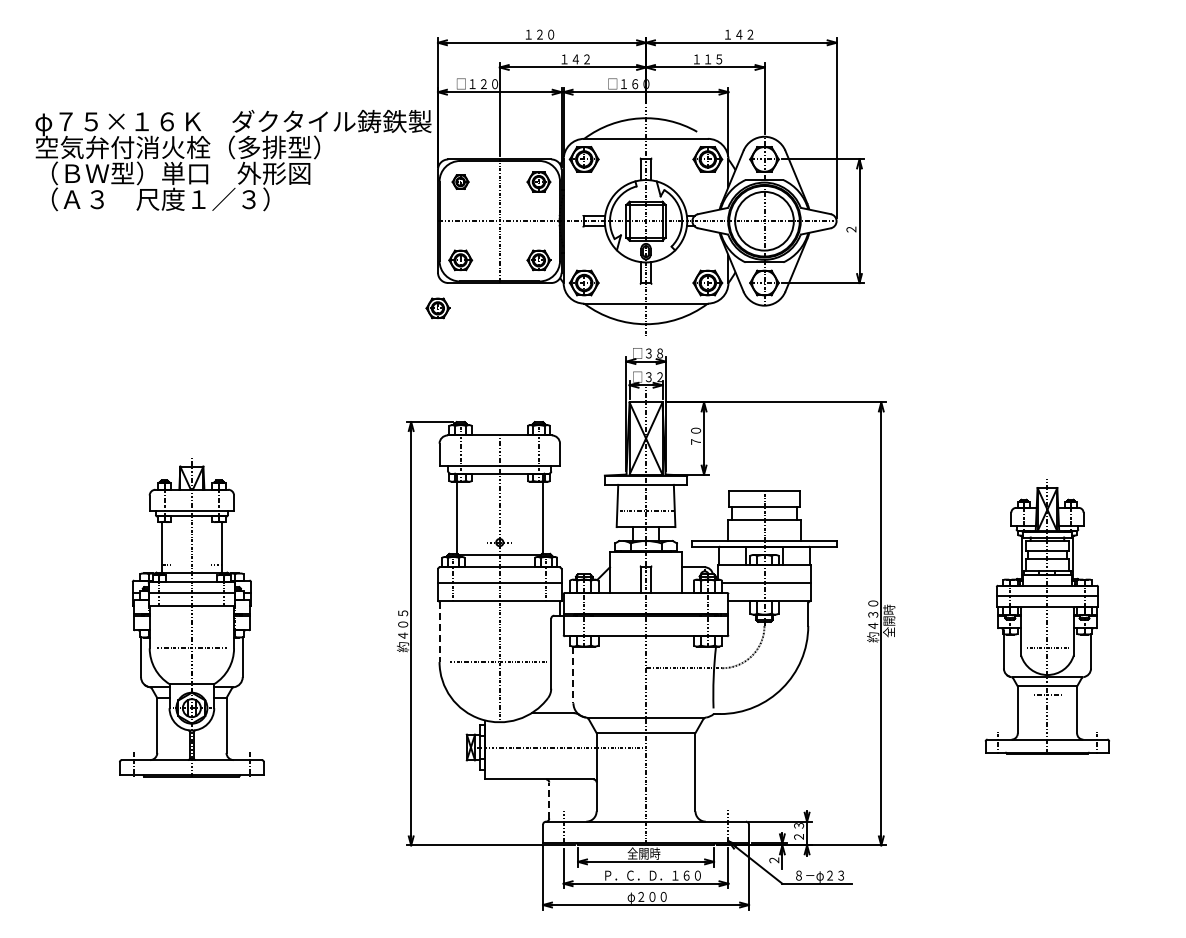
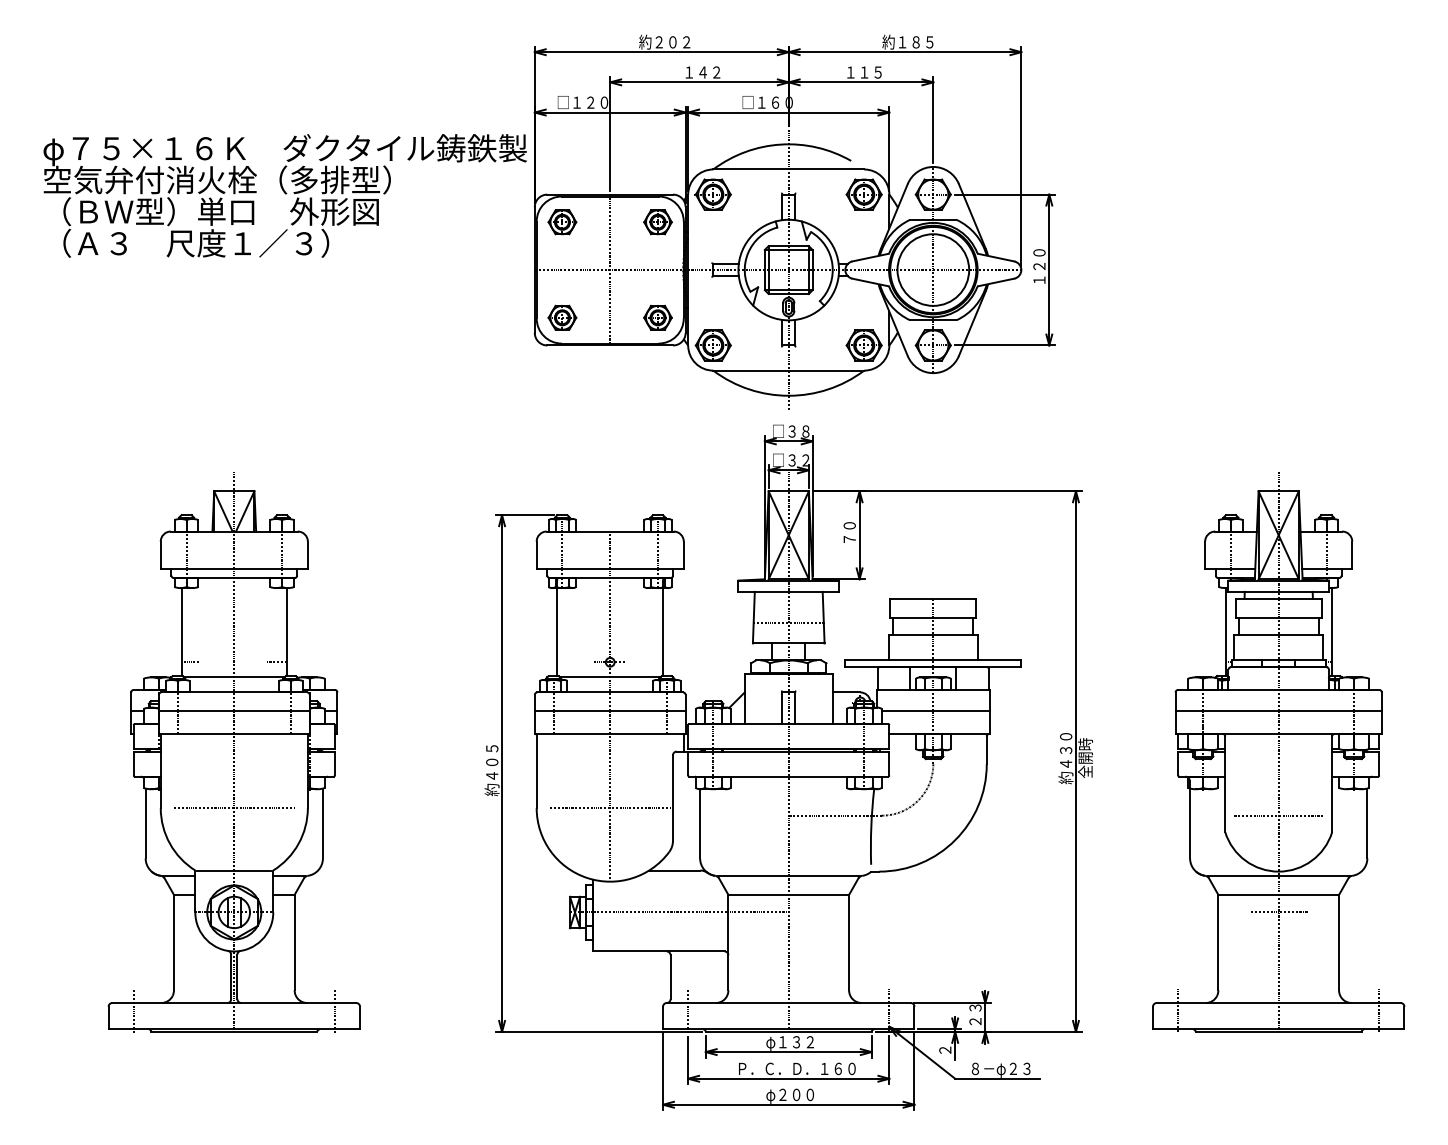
text: (544, 34) -> (664, 42), １２０ -> 約２０２
text: (743, 34) -> (907, 42), １４２ -> 約１８５
part: (460, 181) -> (562, 221), size x1.43
text: (851, 218) -> (1039, 266), ２ -> １２０
part: (437, 308) -> (534, 376), removed
part: (191, 616) -> (233, 752), size x1.43
part: (1047, 616) -> (1278, 752), size x1.67
line: (439, 632) -> (536, 772), dashed -> solid
line: (573, 675) -> (700, 824), dashed -> solid
line: (549, 800) -> (670, 977), dashed -> solid
text: (646, 853) -> (789, 1041), 全開時 -> φ１３２

